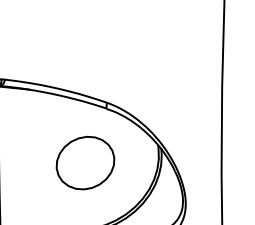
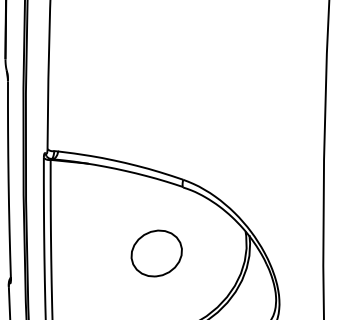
part: (85, 163) -> (156, 253), size x0.71

